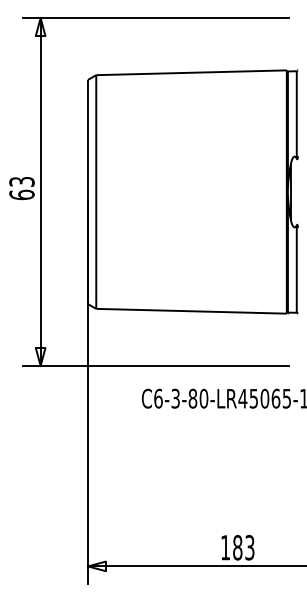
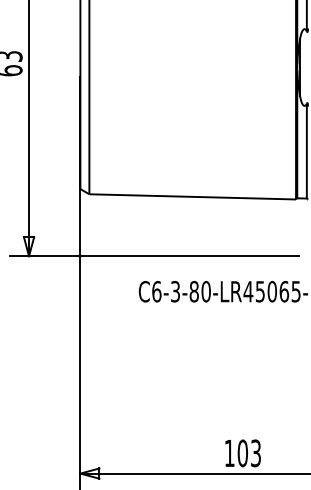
text: (237, 547) -> (242, 453), 183 -> 103

